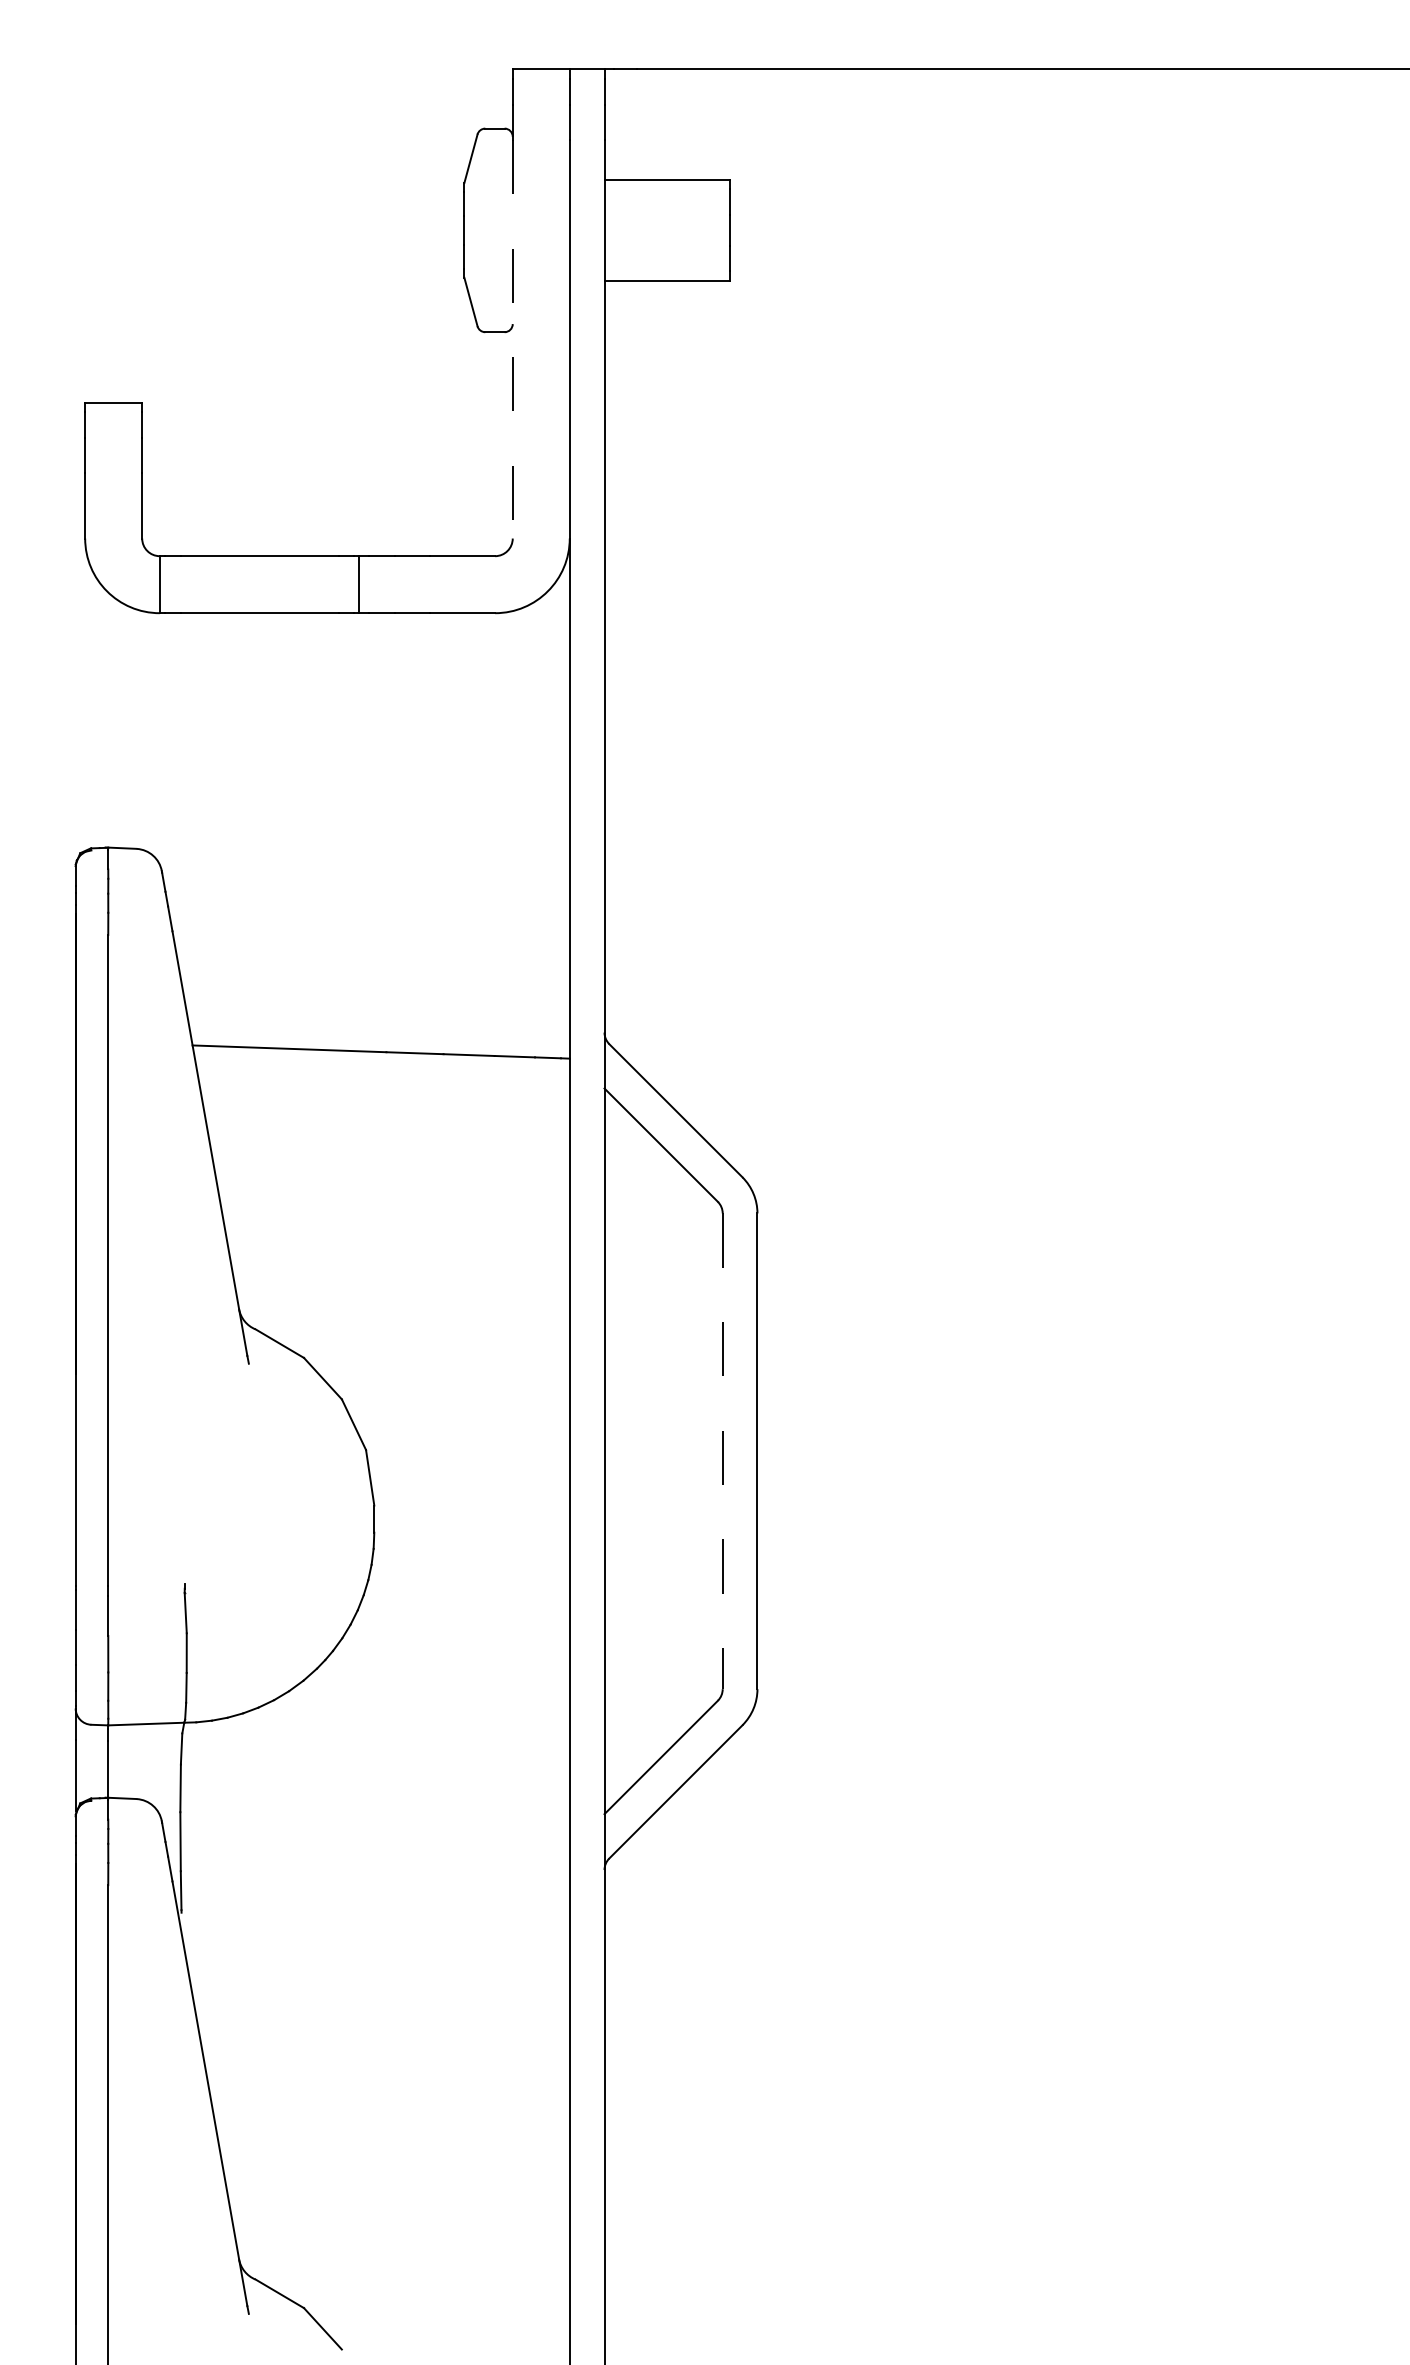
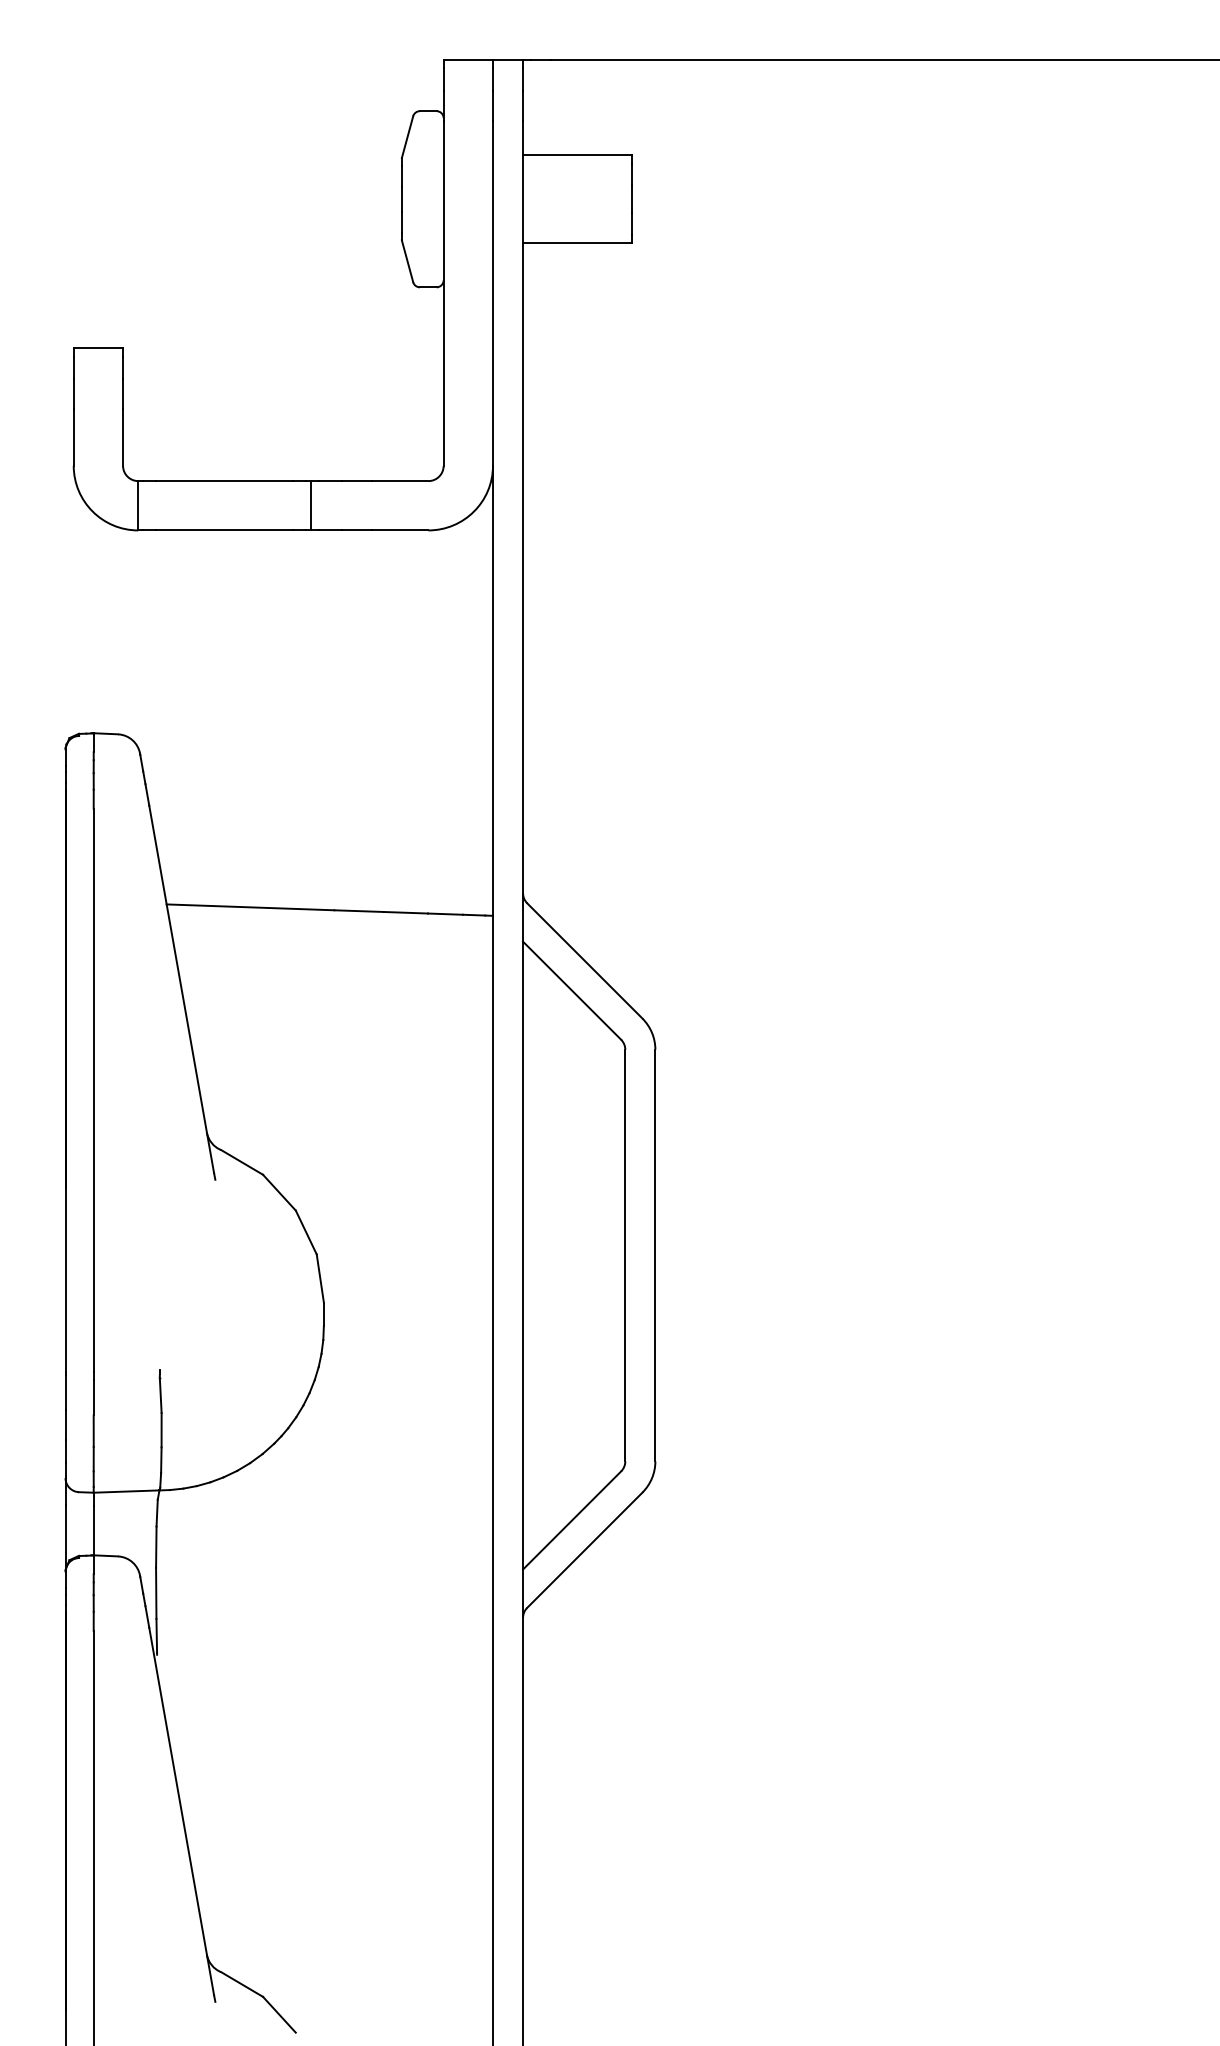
line: (512, 339) -> (443, 293), dashed -> solid
line: (722, 1451) -> (625, 1255), dashed -> solid

